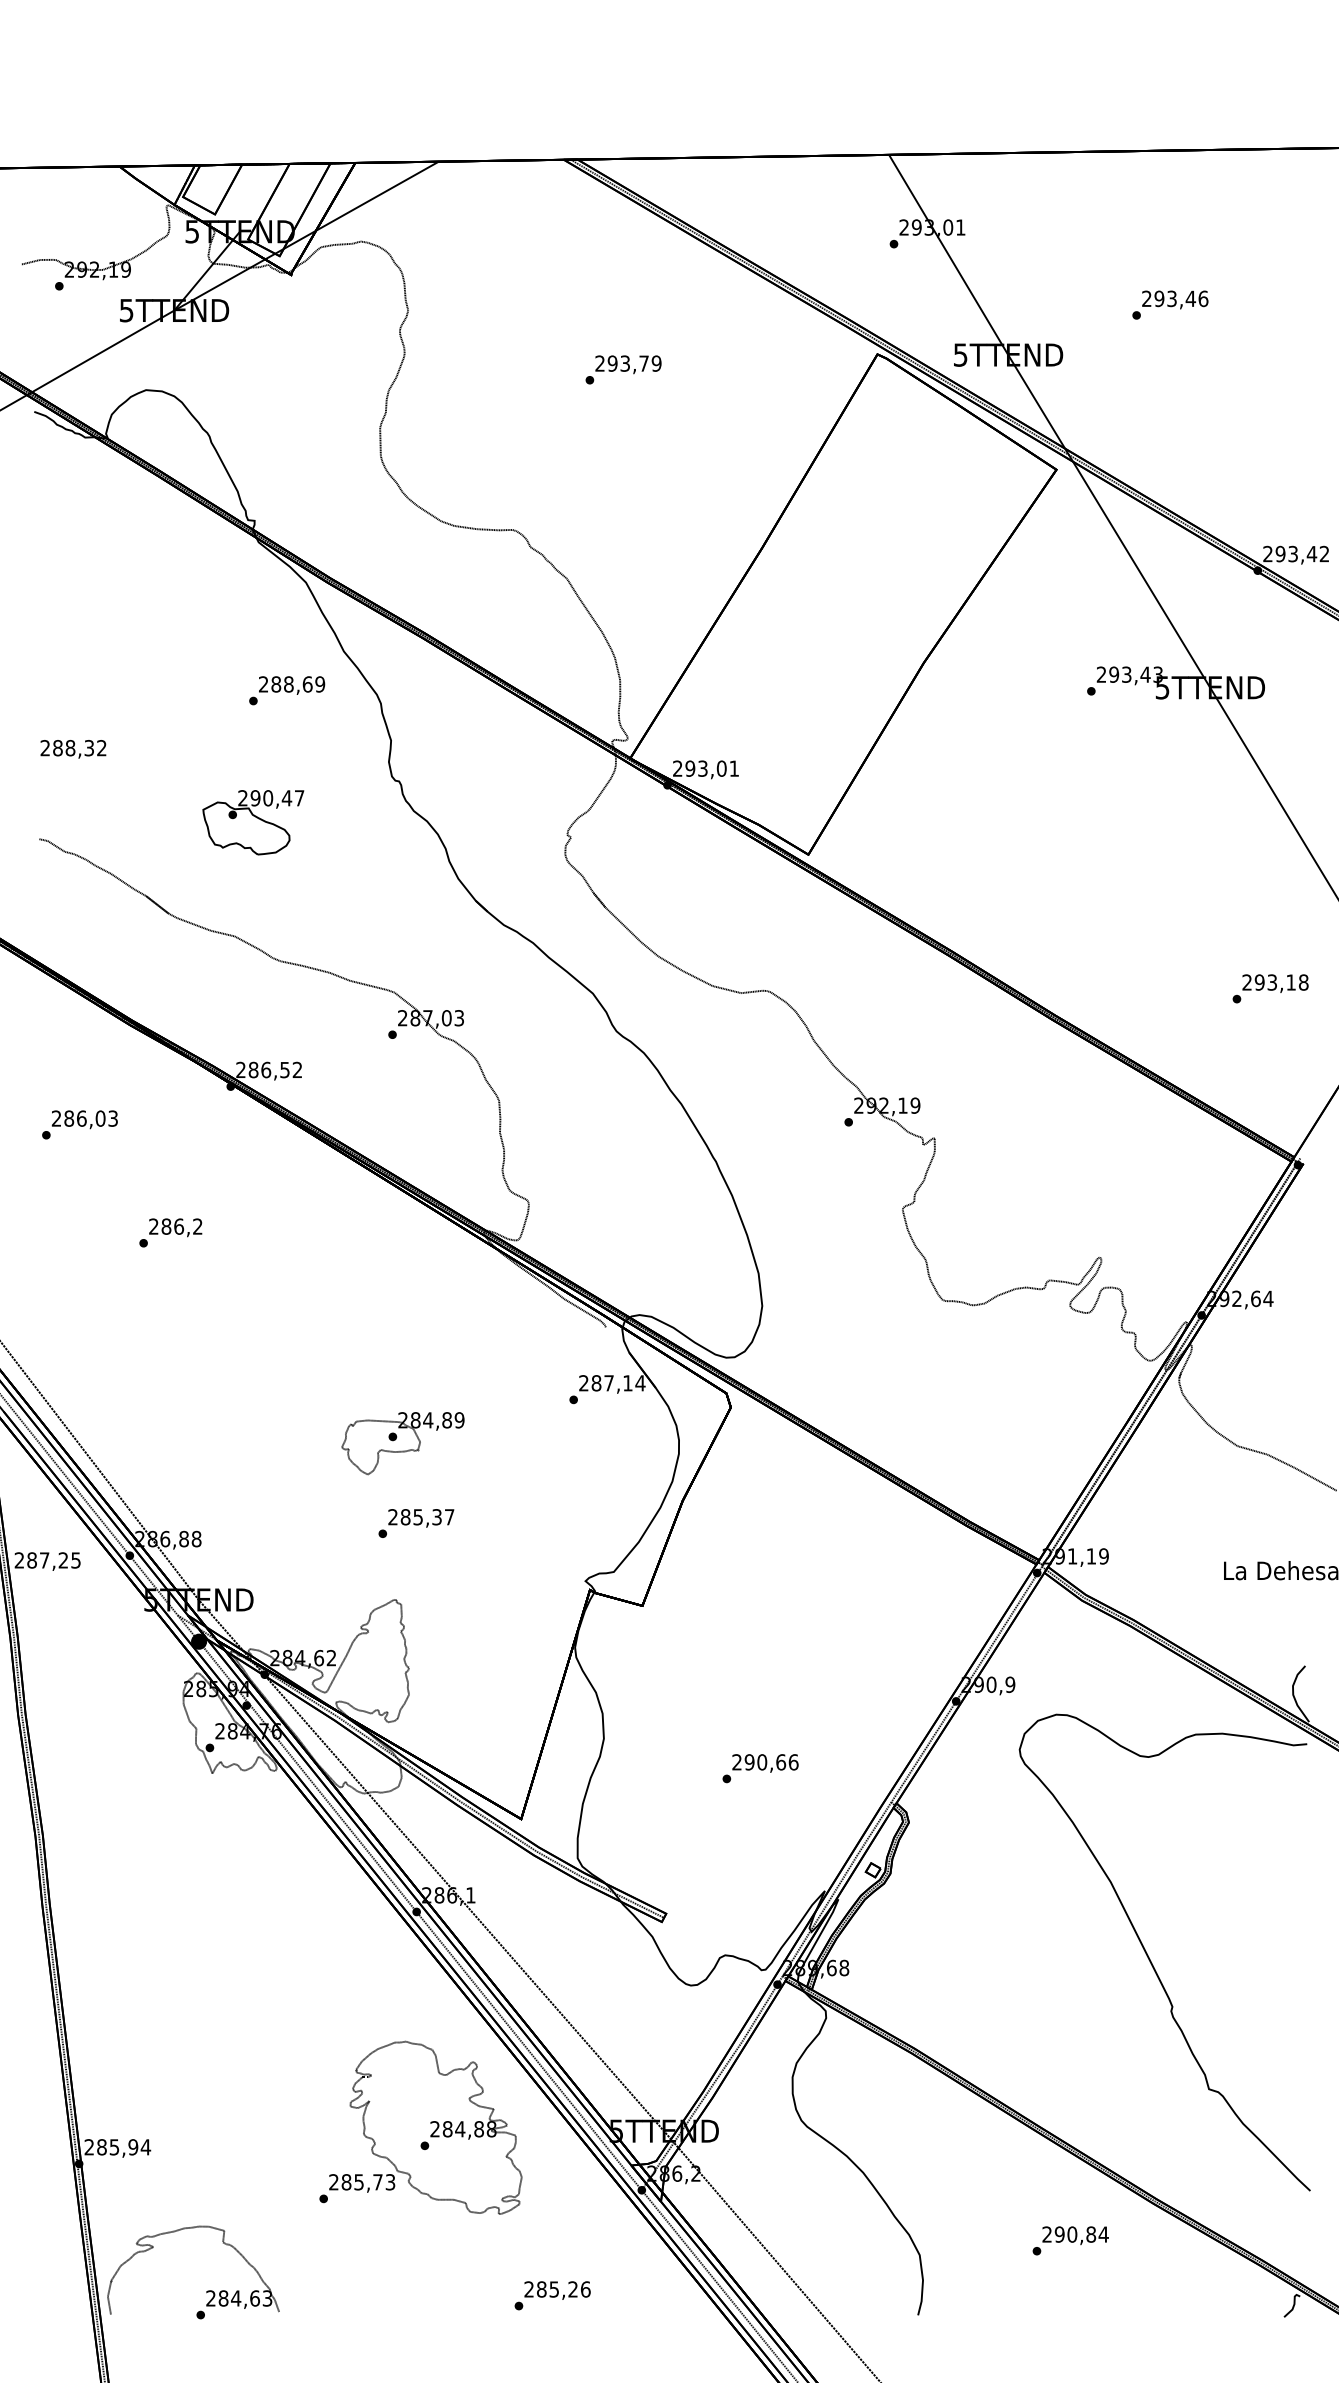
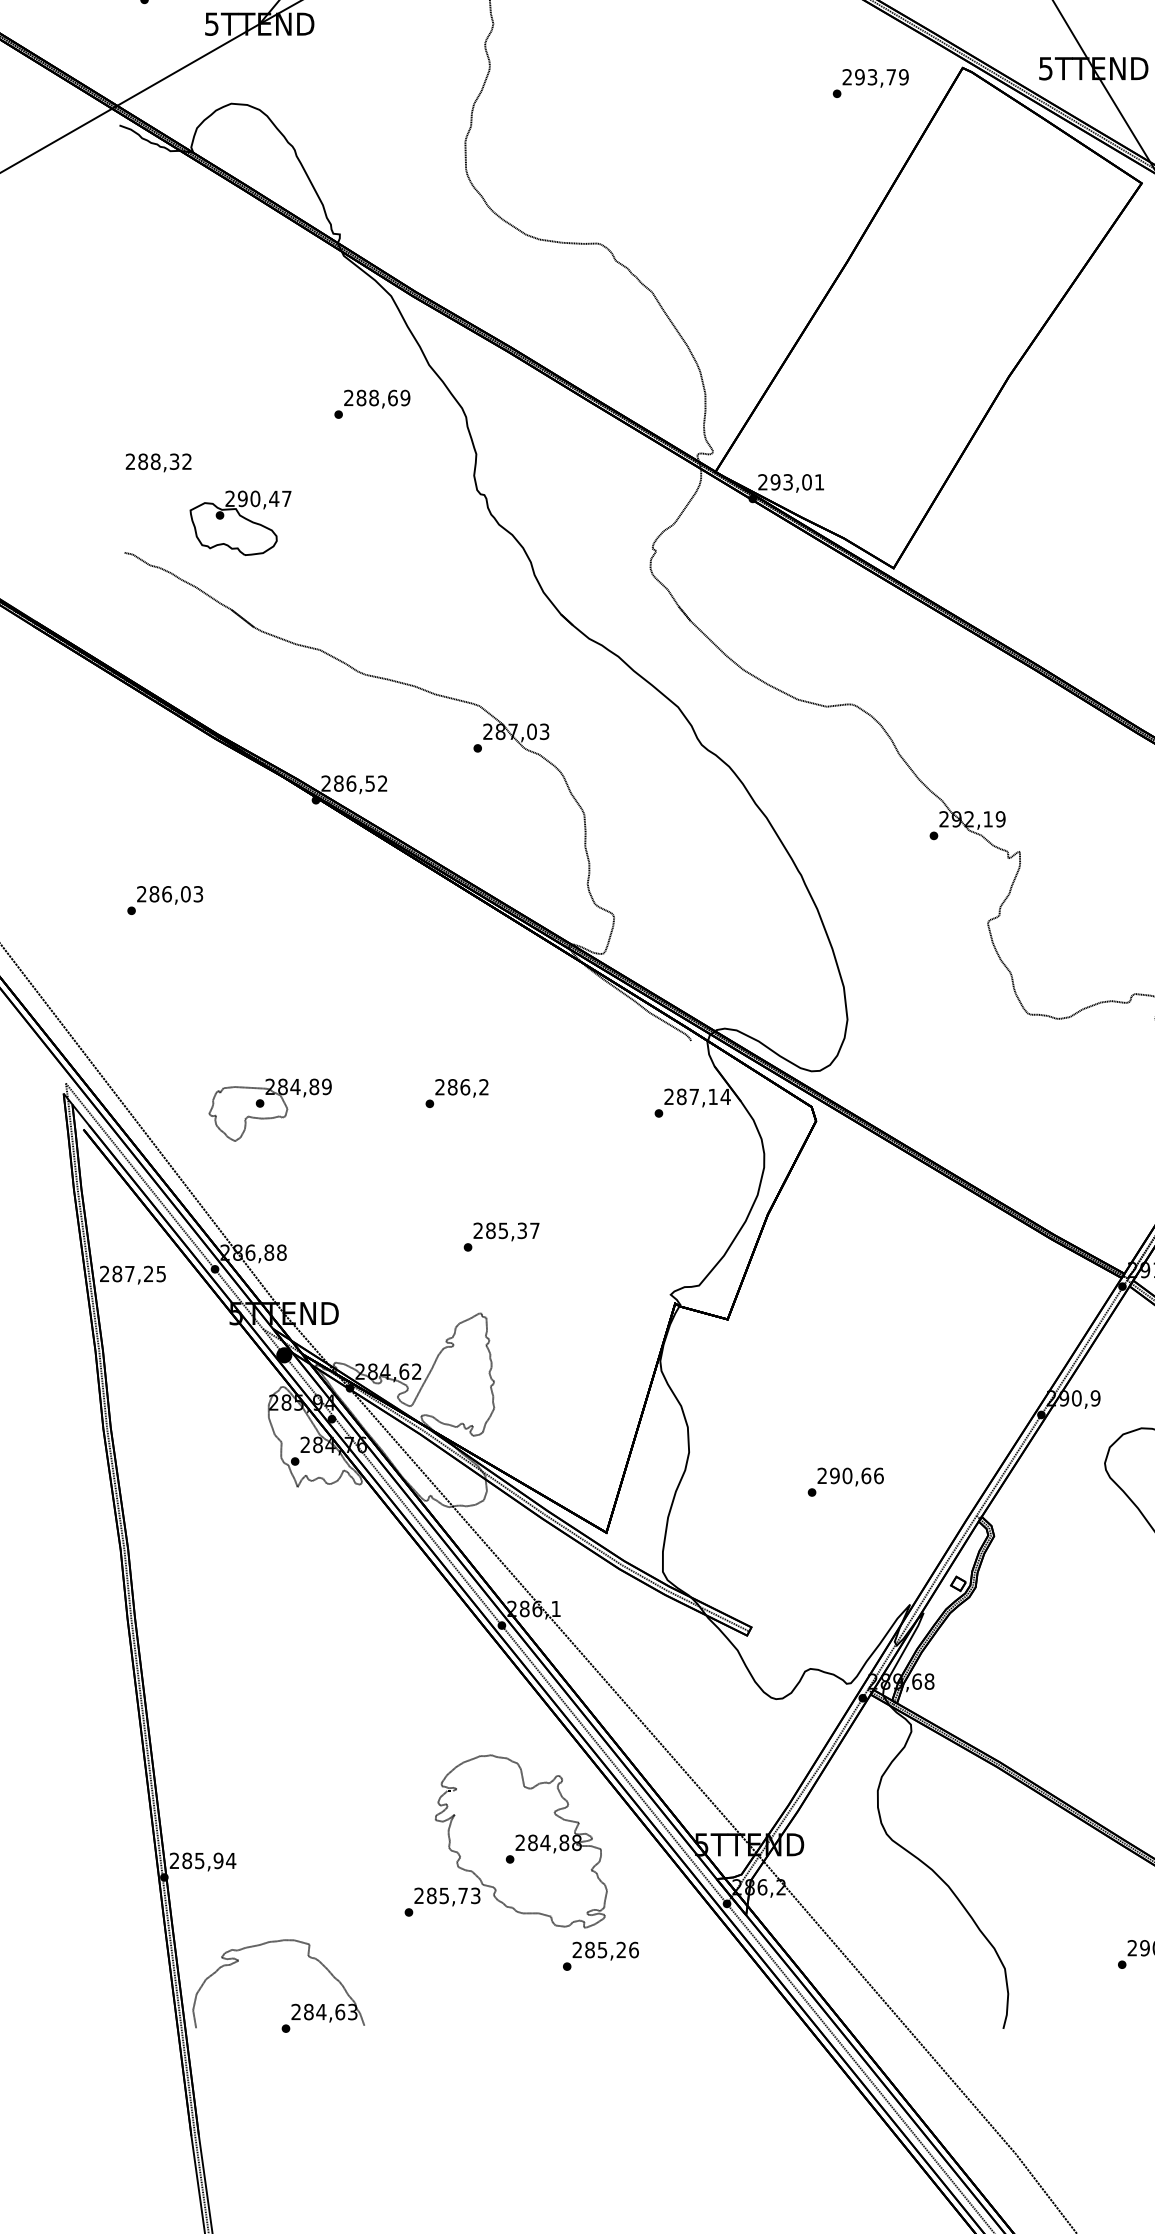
text: (623, 369) -> (870, 83), moved
part: (253, 822) -> (240, 523), moved
text: (79, 1124) -> (164, 900), moved
text: (170, 1232) -> (456, 1093), moved
part: (402, 1443) -> (269, 1110), moved
text: (552, 2295) -> (600, 1956), moved

